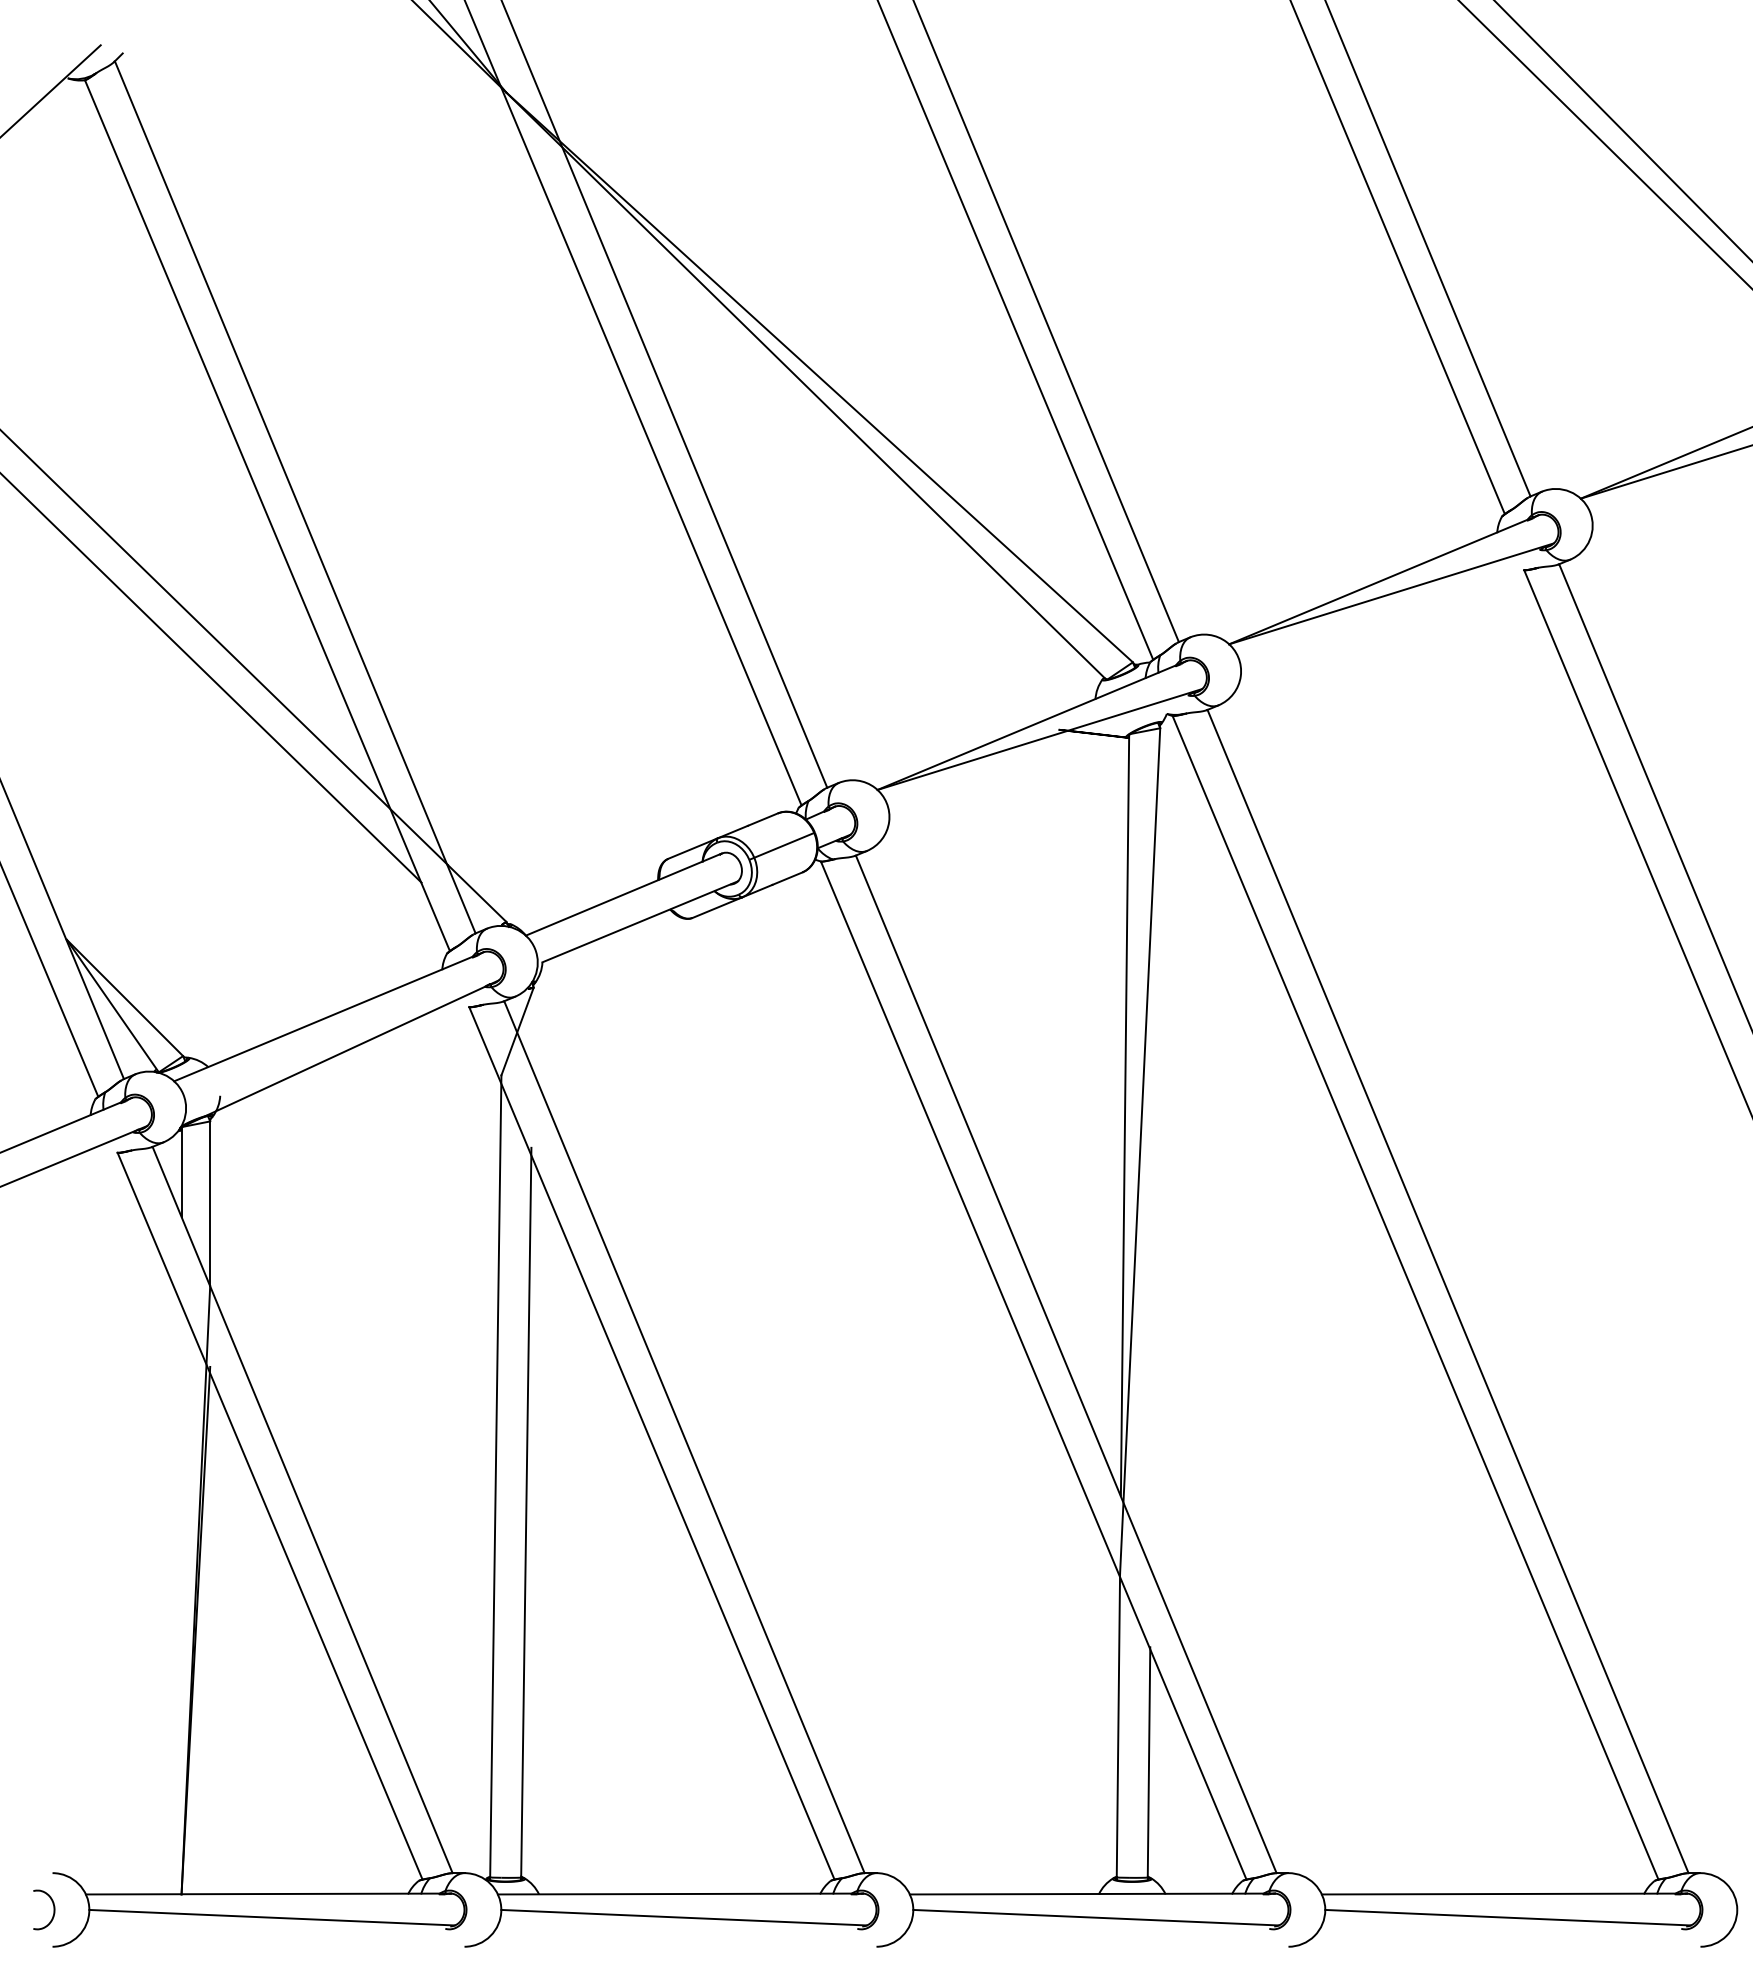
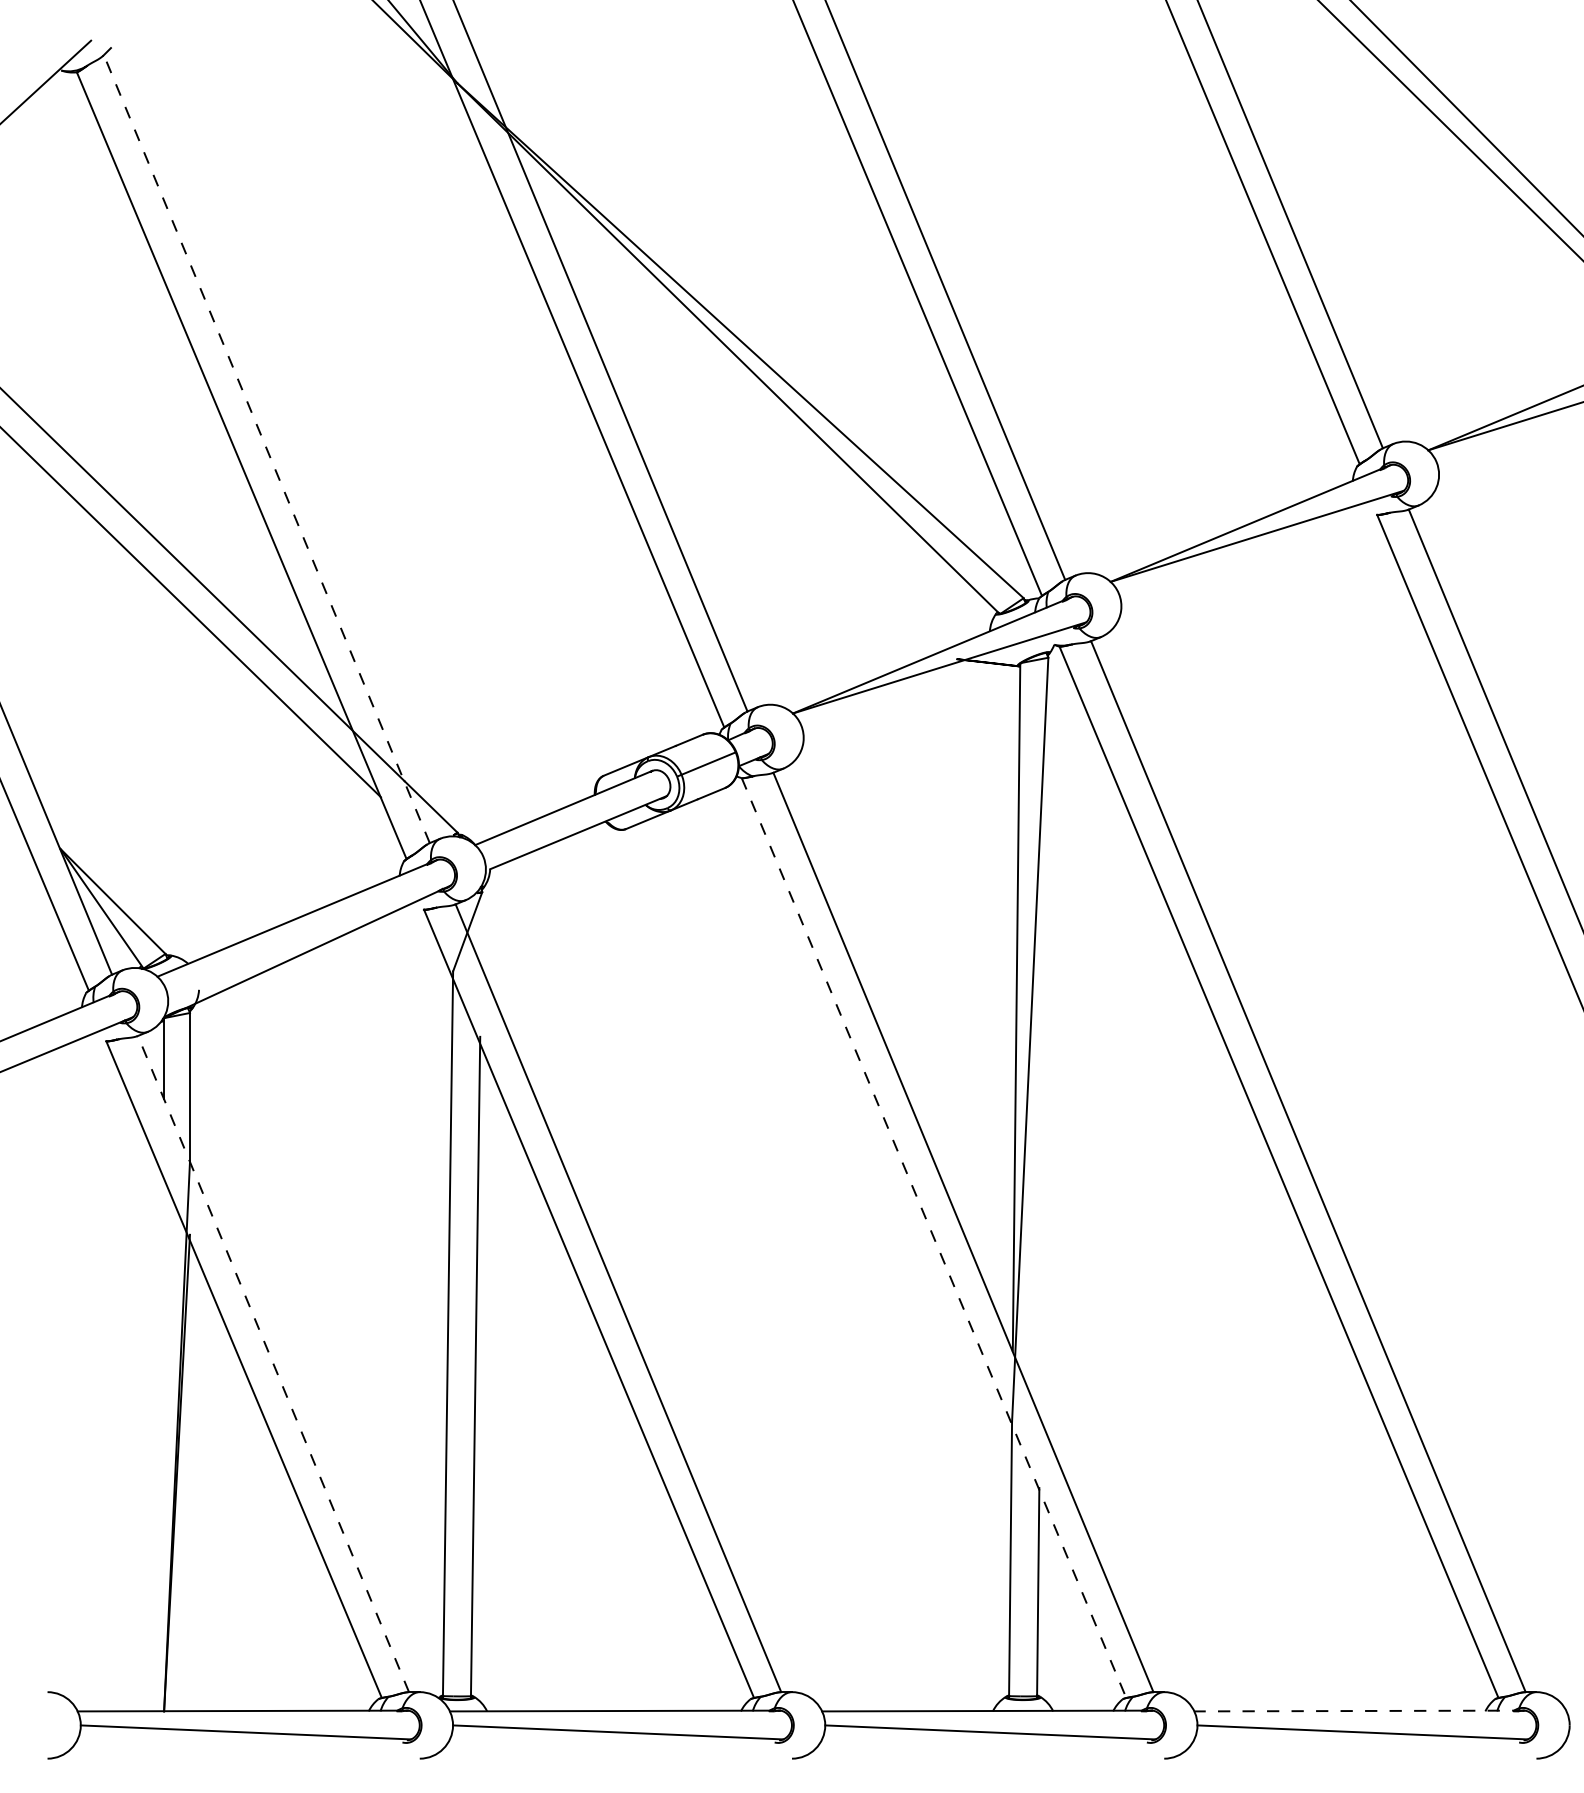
line: (295, 497) -> (267, 449), solid -> dashed
line: (1033, 1370) -> (933, 1238), solid -> dashed
line: (302, 1510) -> (273, 1364), solid -> dashed
line: (1504, 1894) -> (1359, 1711), solid -> dashed
curve: (53, 1909) -> (48, 1725), removed

